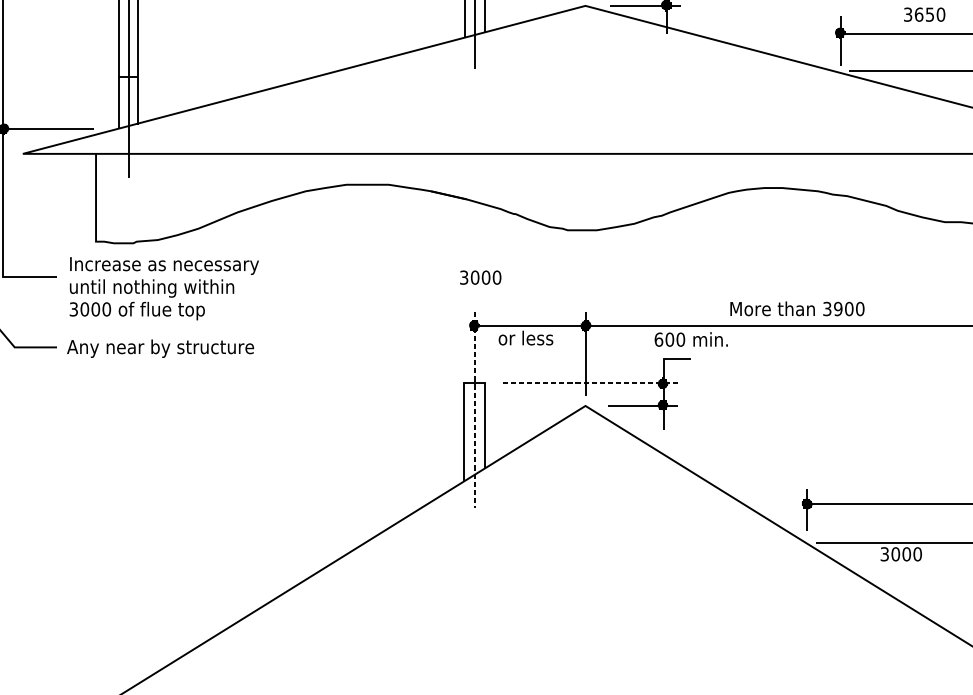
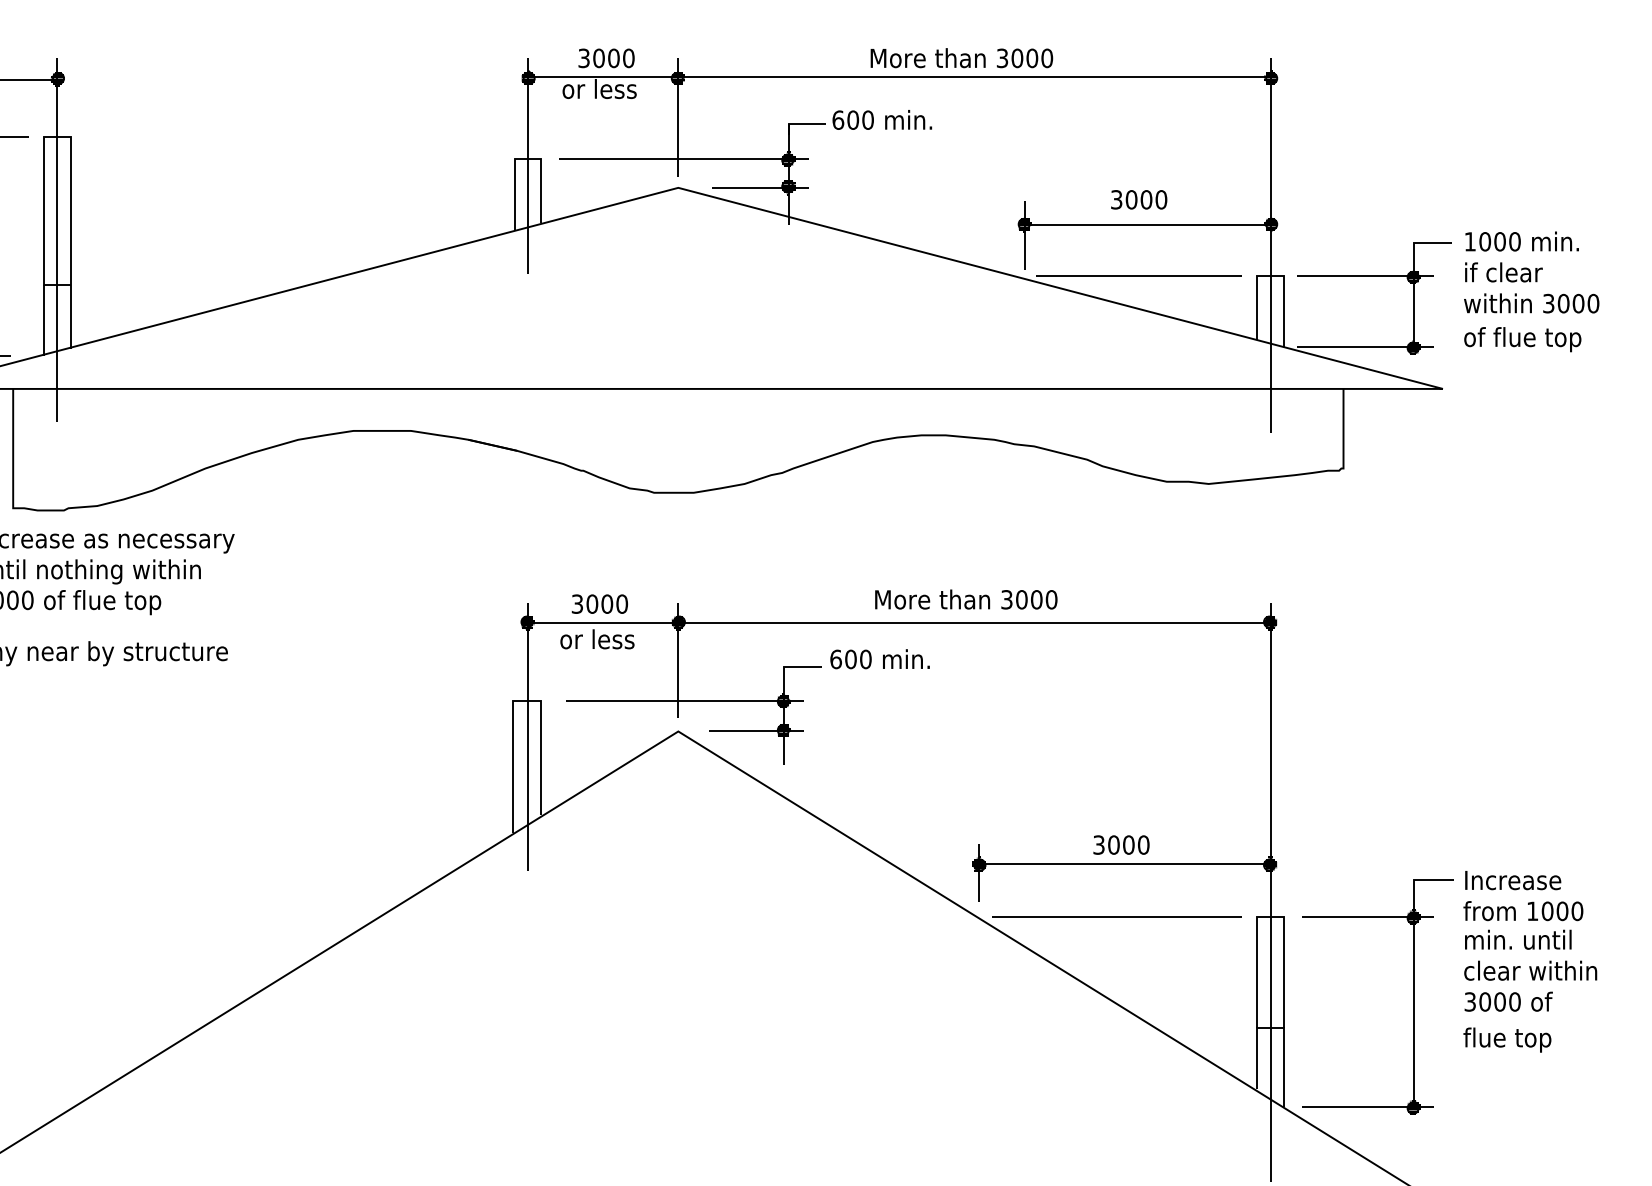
text: (924, 14) -> (1138, 199), 3650 -> 3000
text: (480, 277) -> (599, 603), moved
text: (838, 308) -> (1021, 599), 3900 -> 3000
text: (690, 339) -> (879, 659), moved
line: (590, 383) -> (685, 700), dashed -> solid
line: (475, 409) -> (528, 736), dashed -> solid
text: (901, 553) -> (1121, 844), moved

